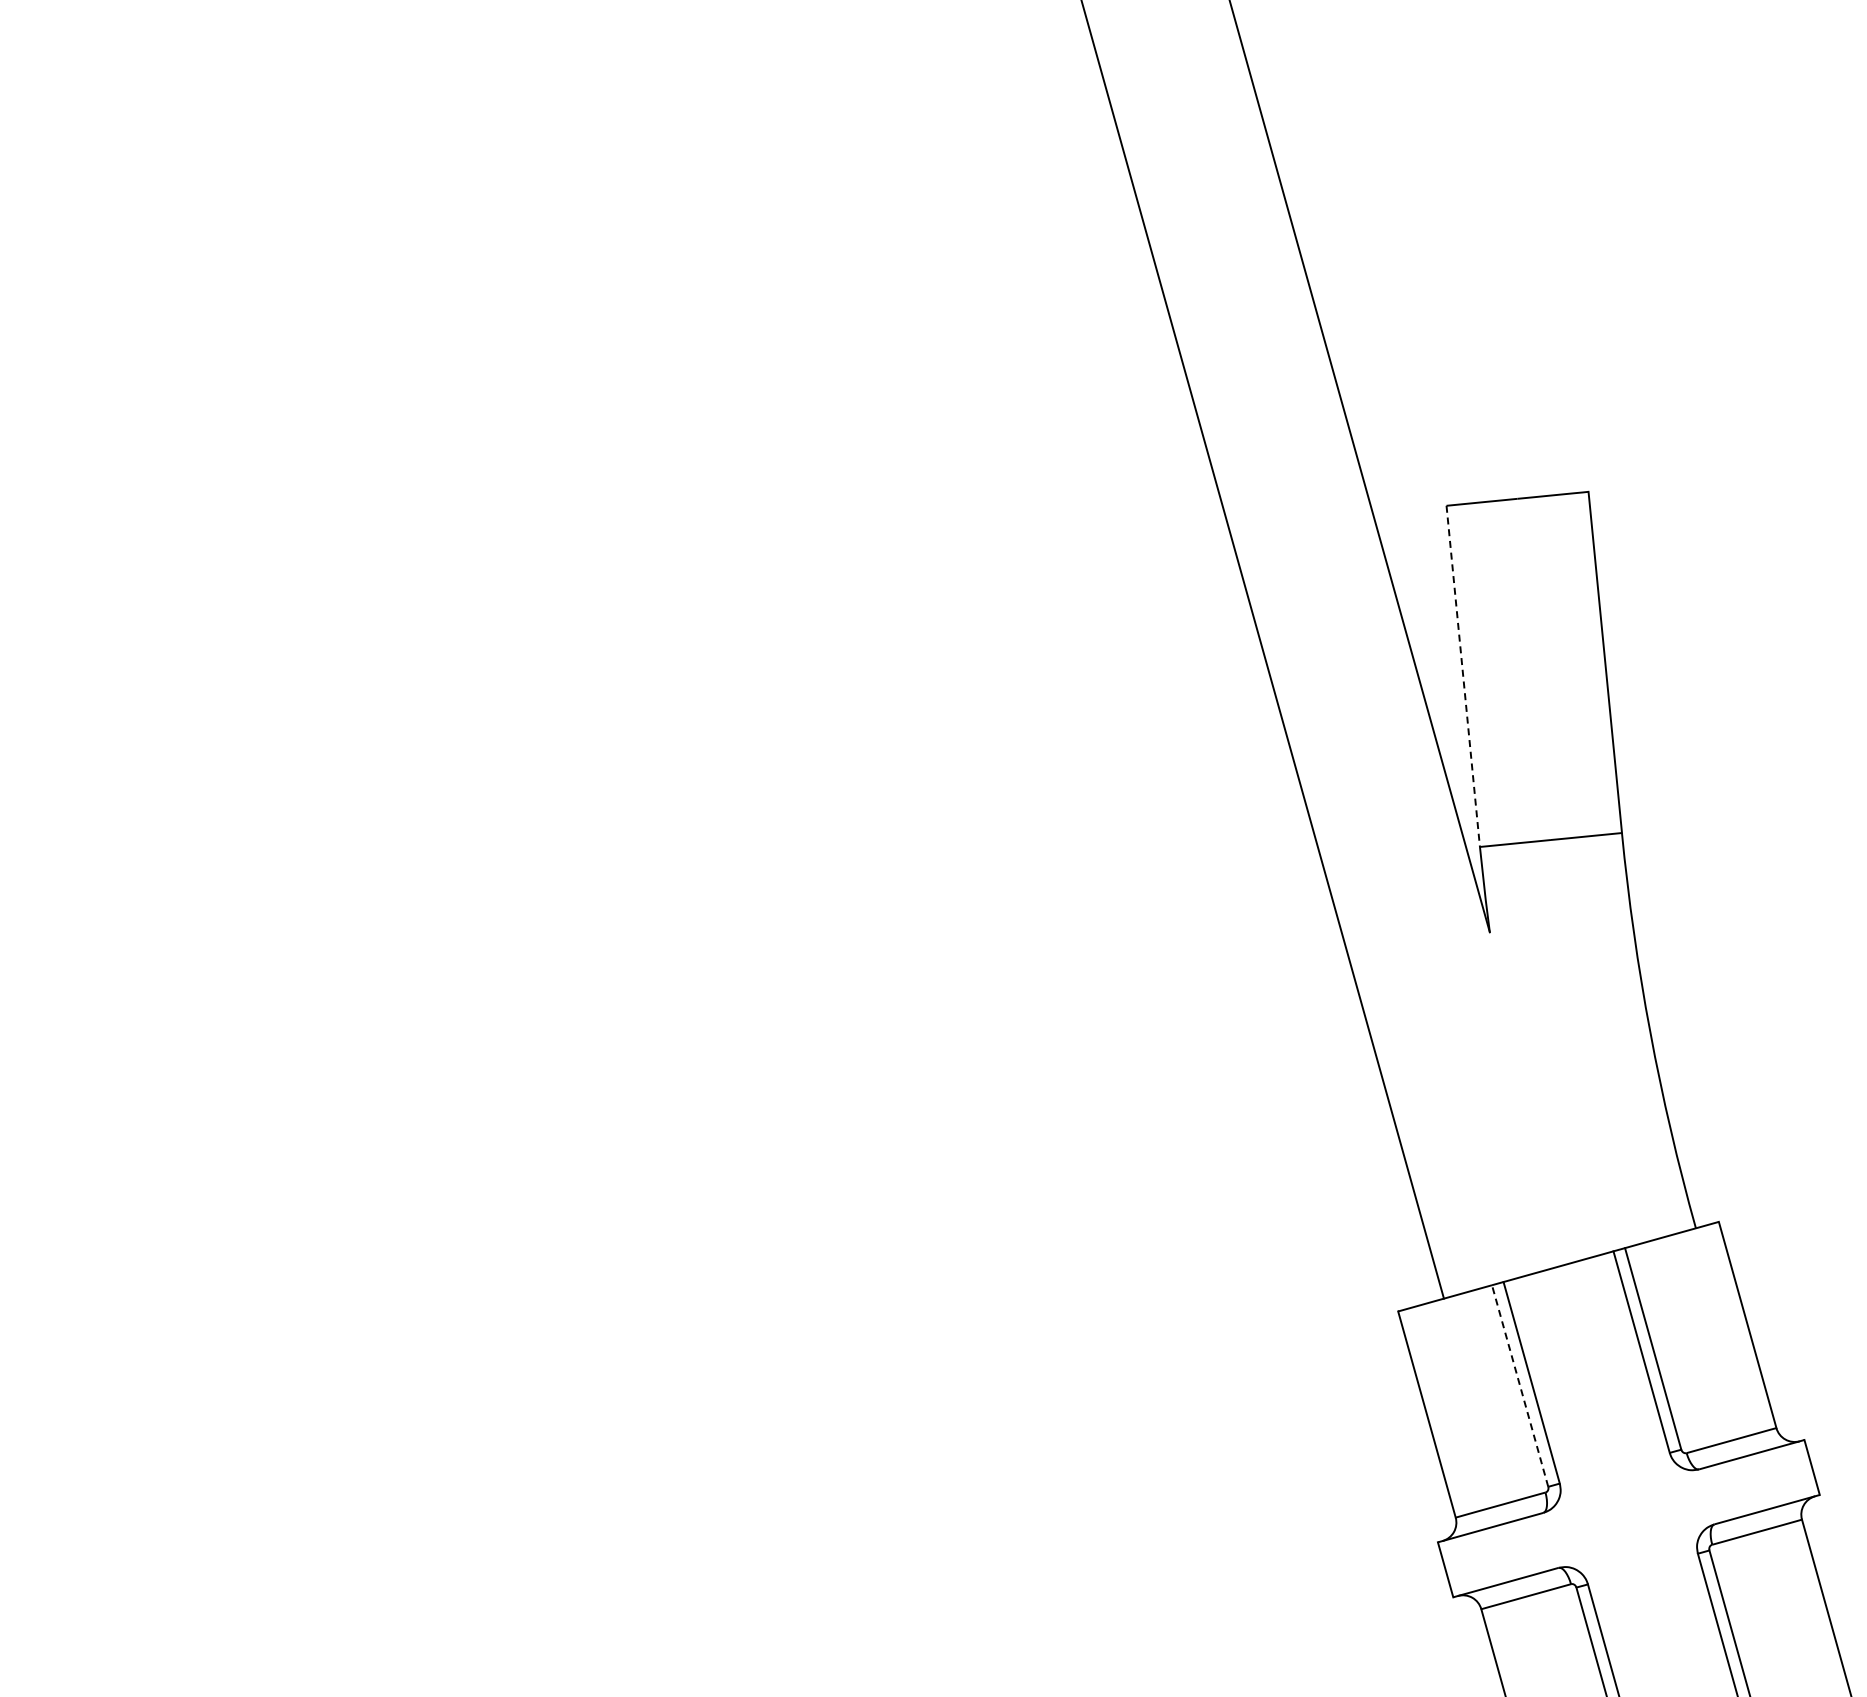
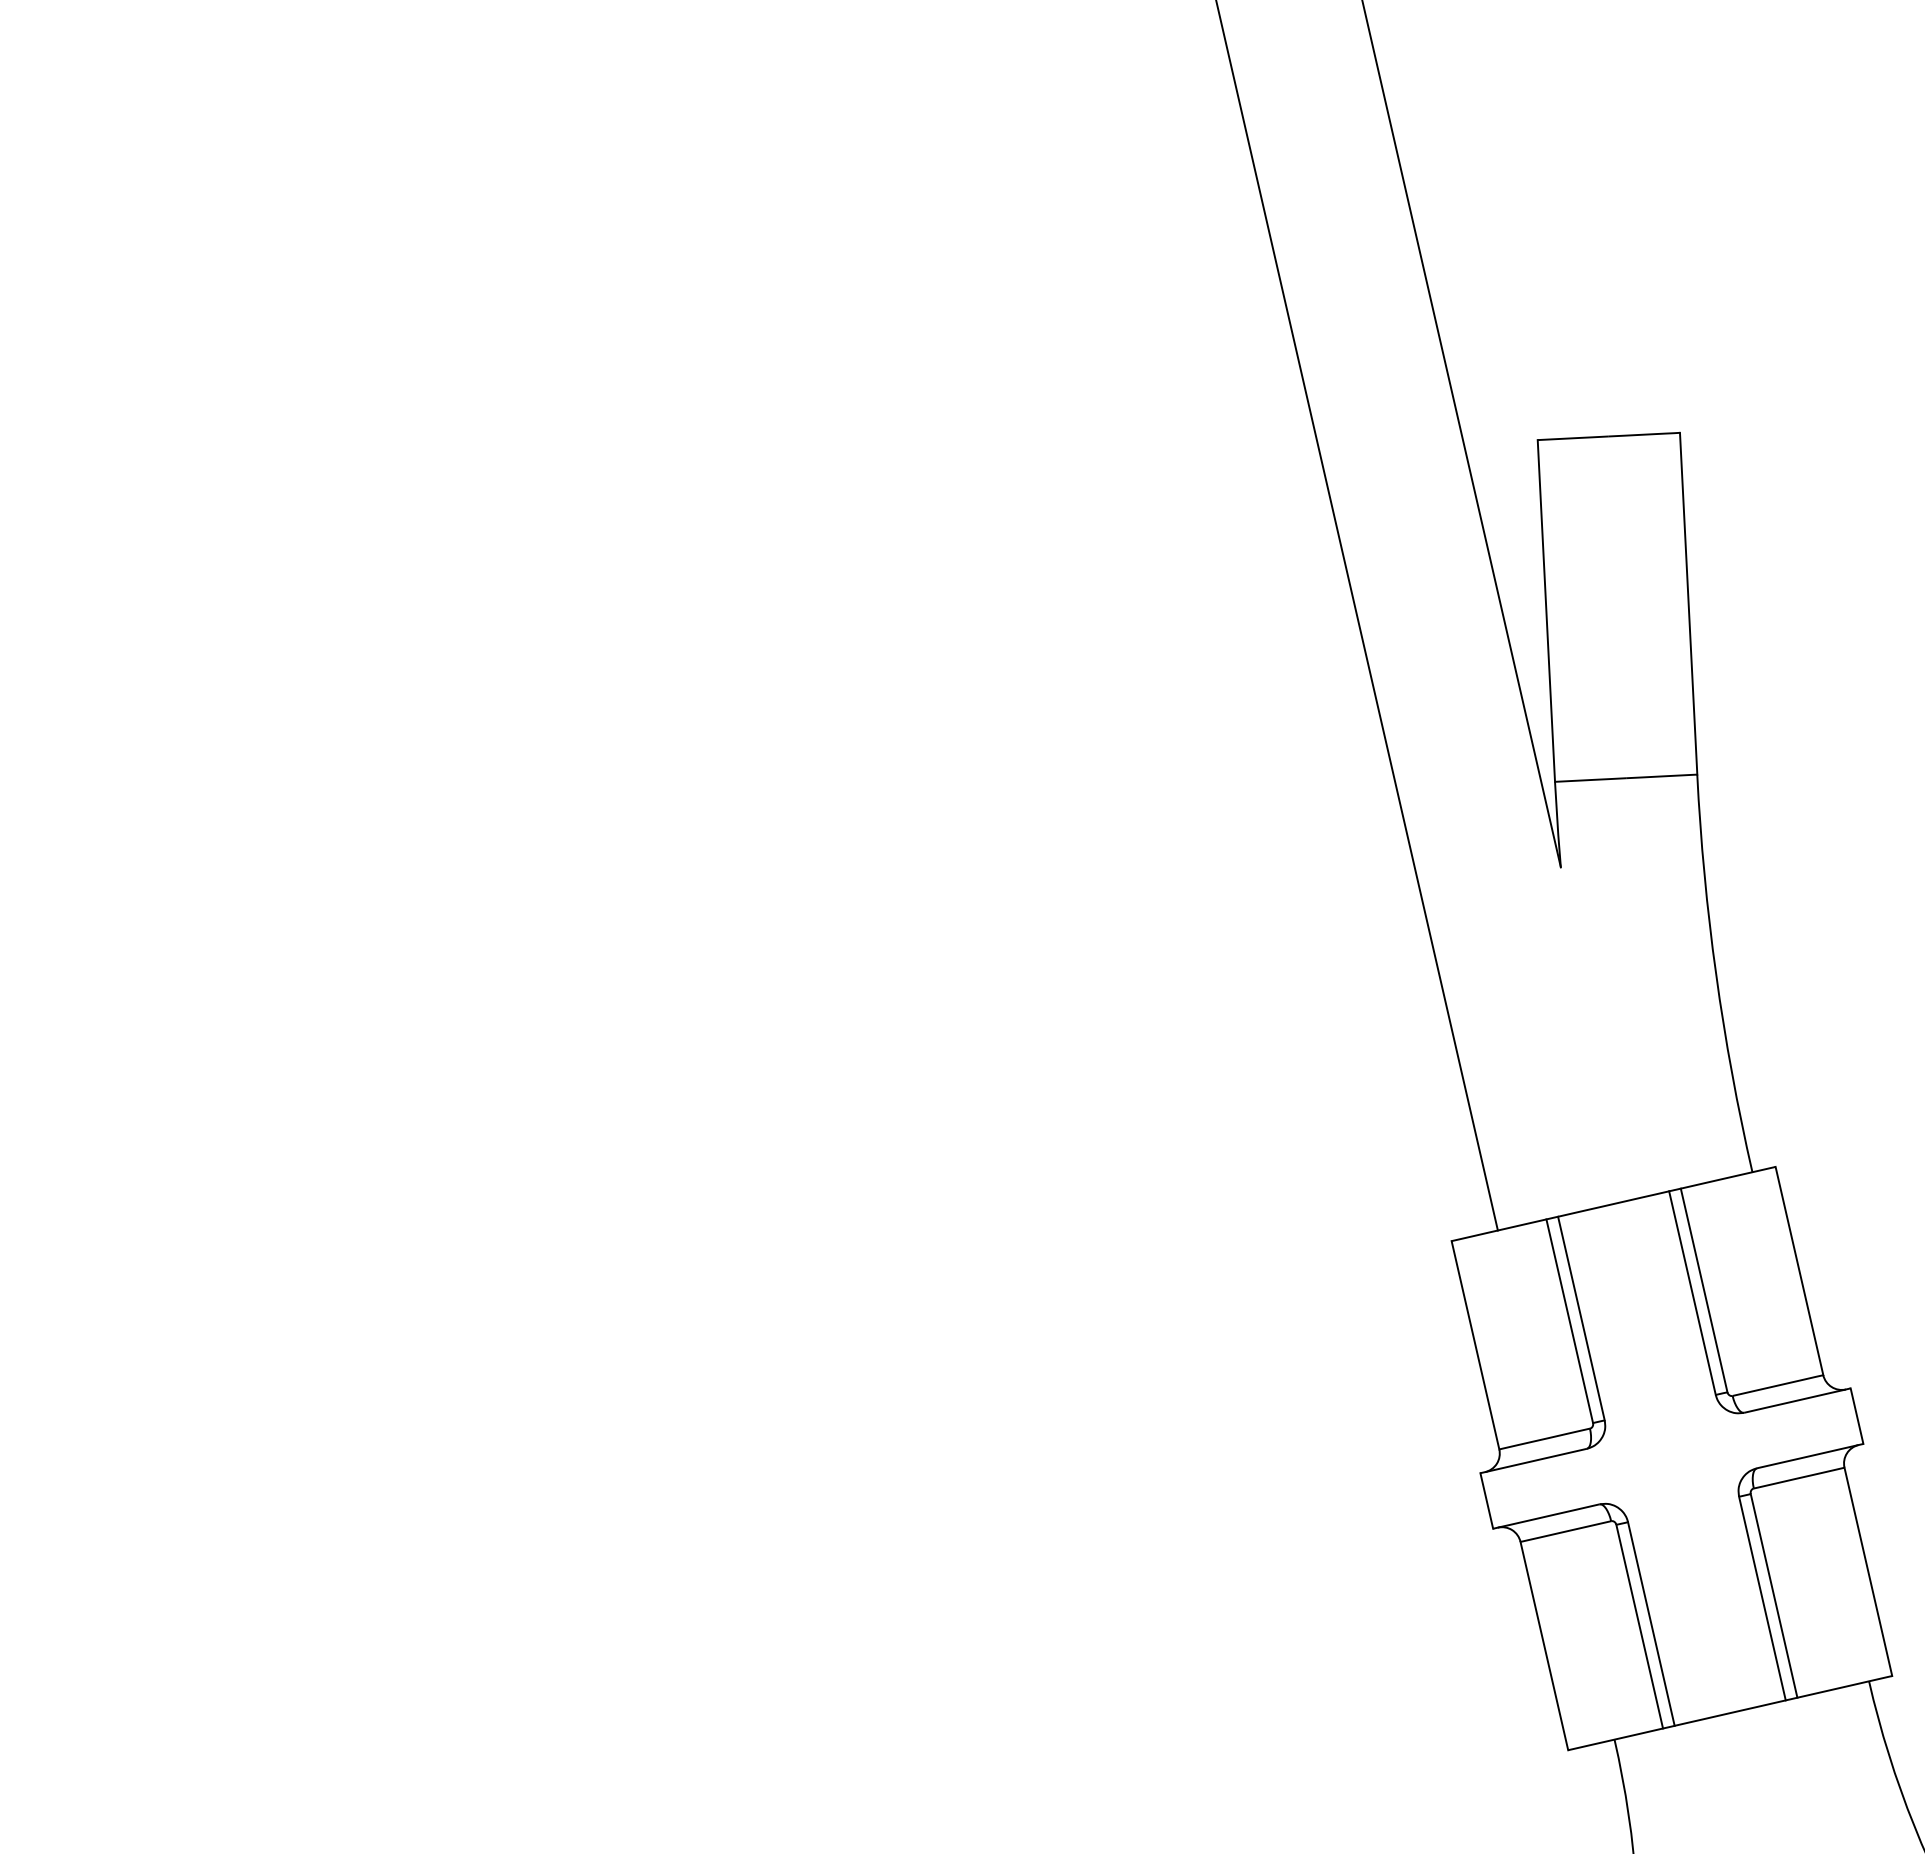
line: (1463, 676) -> (1546, 611), dashed -> solid
line: (1519, 1385) -> (1569, 1320), dashed -> solid

